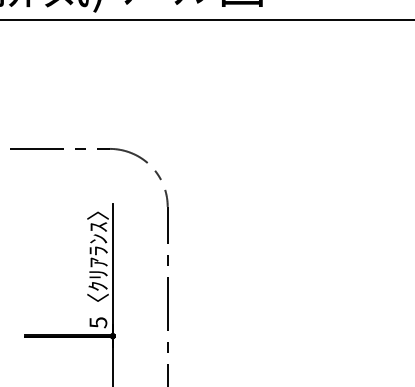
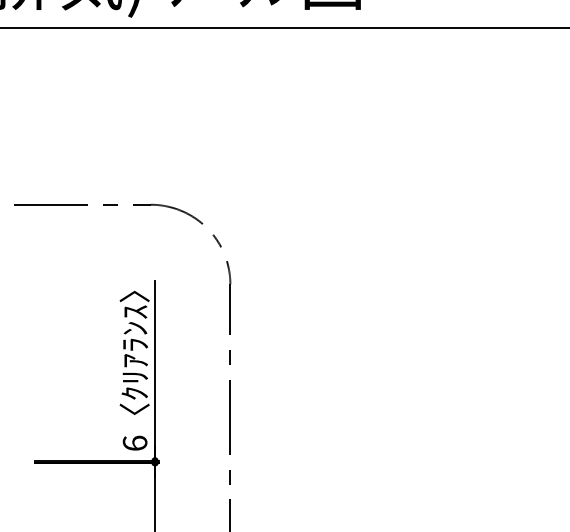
text: (97, 322) -> (134, 443), 5 -> 6

